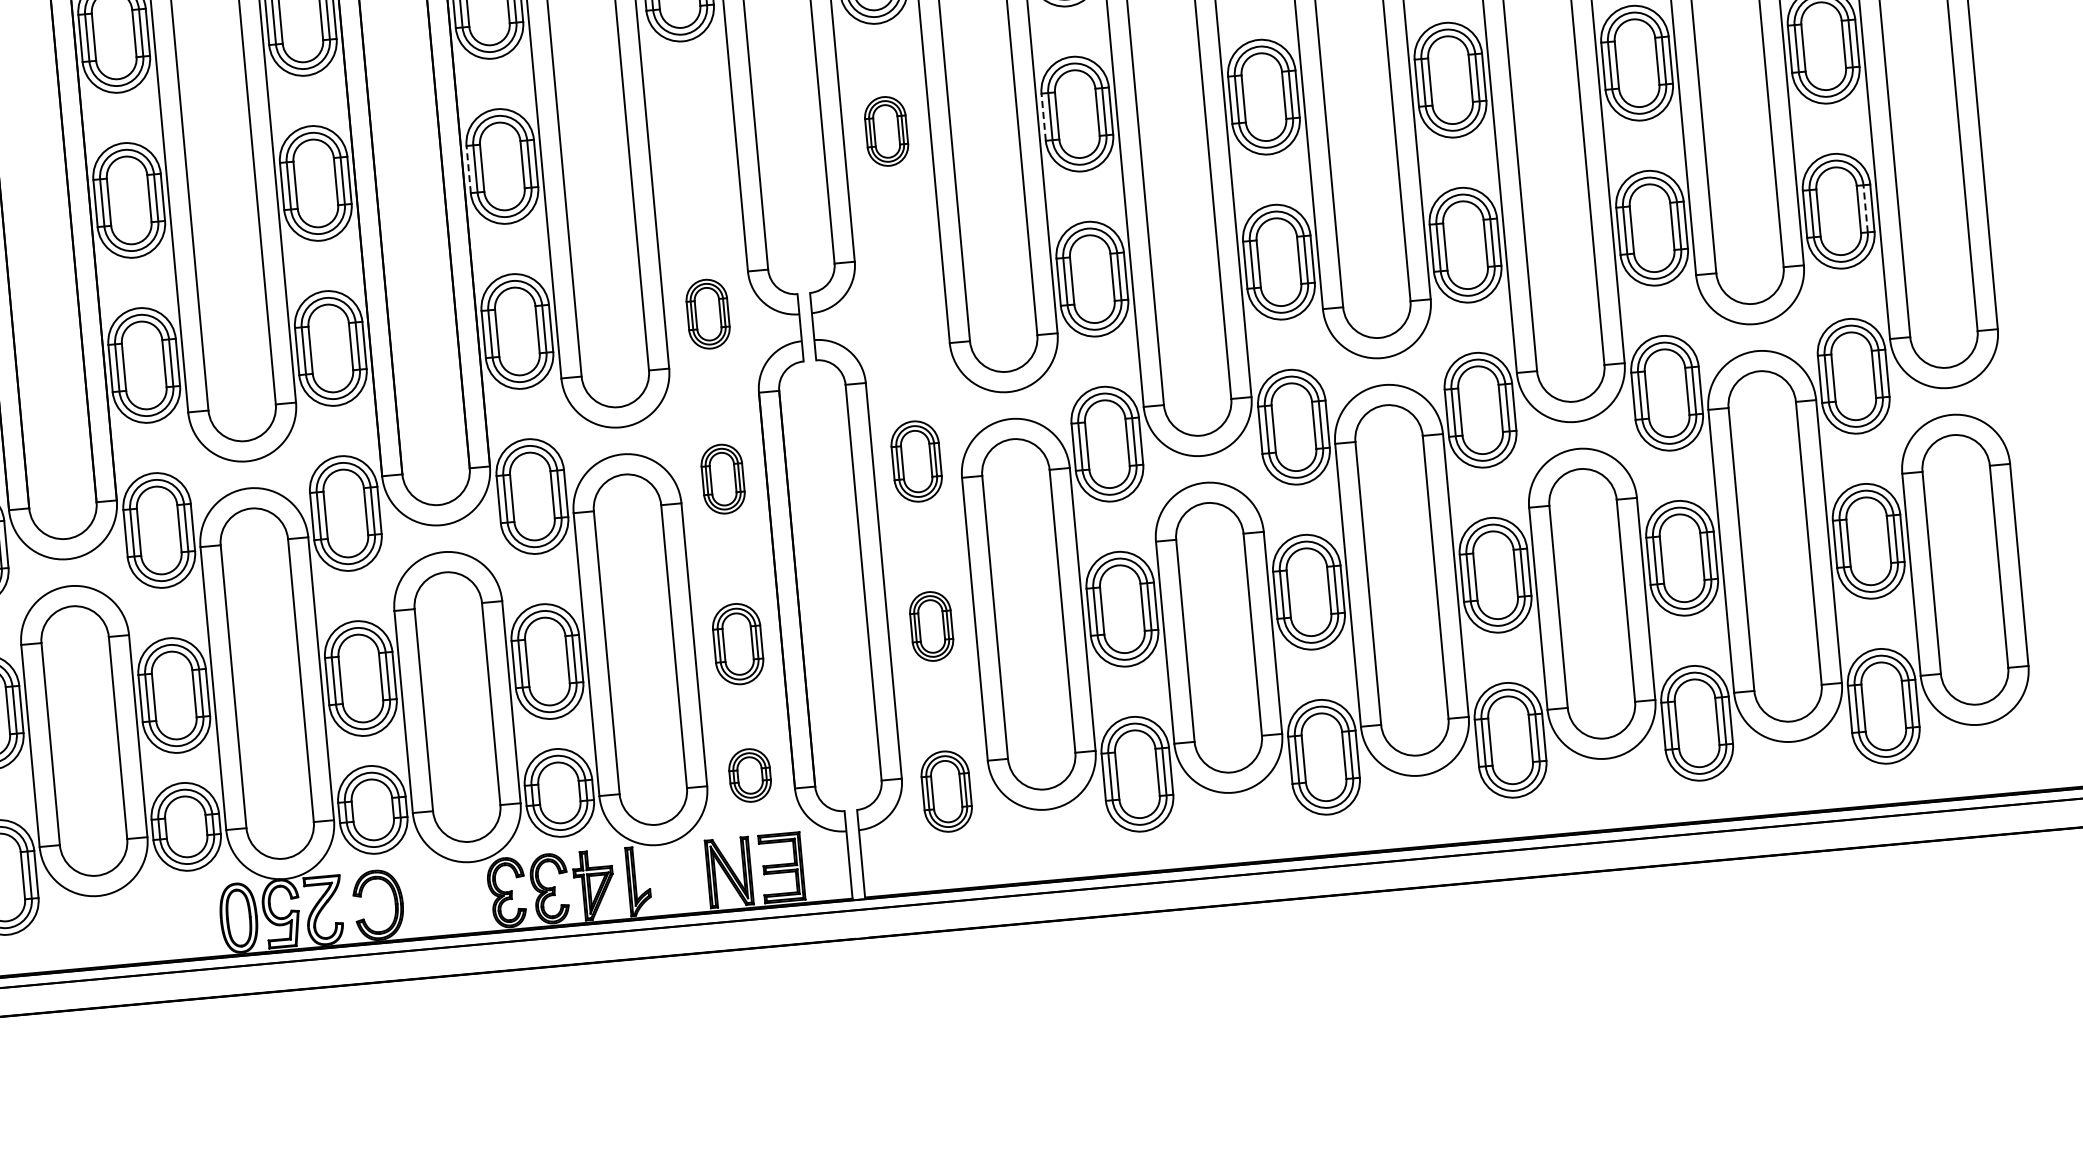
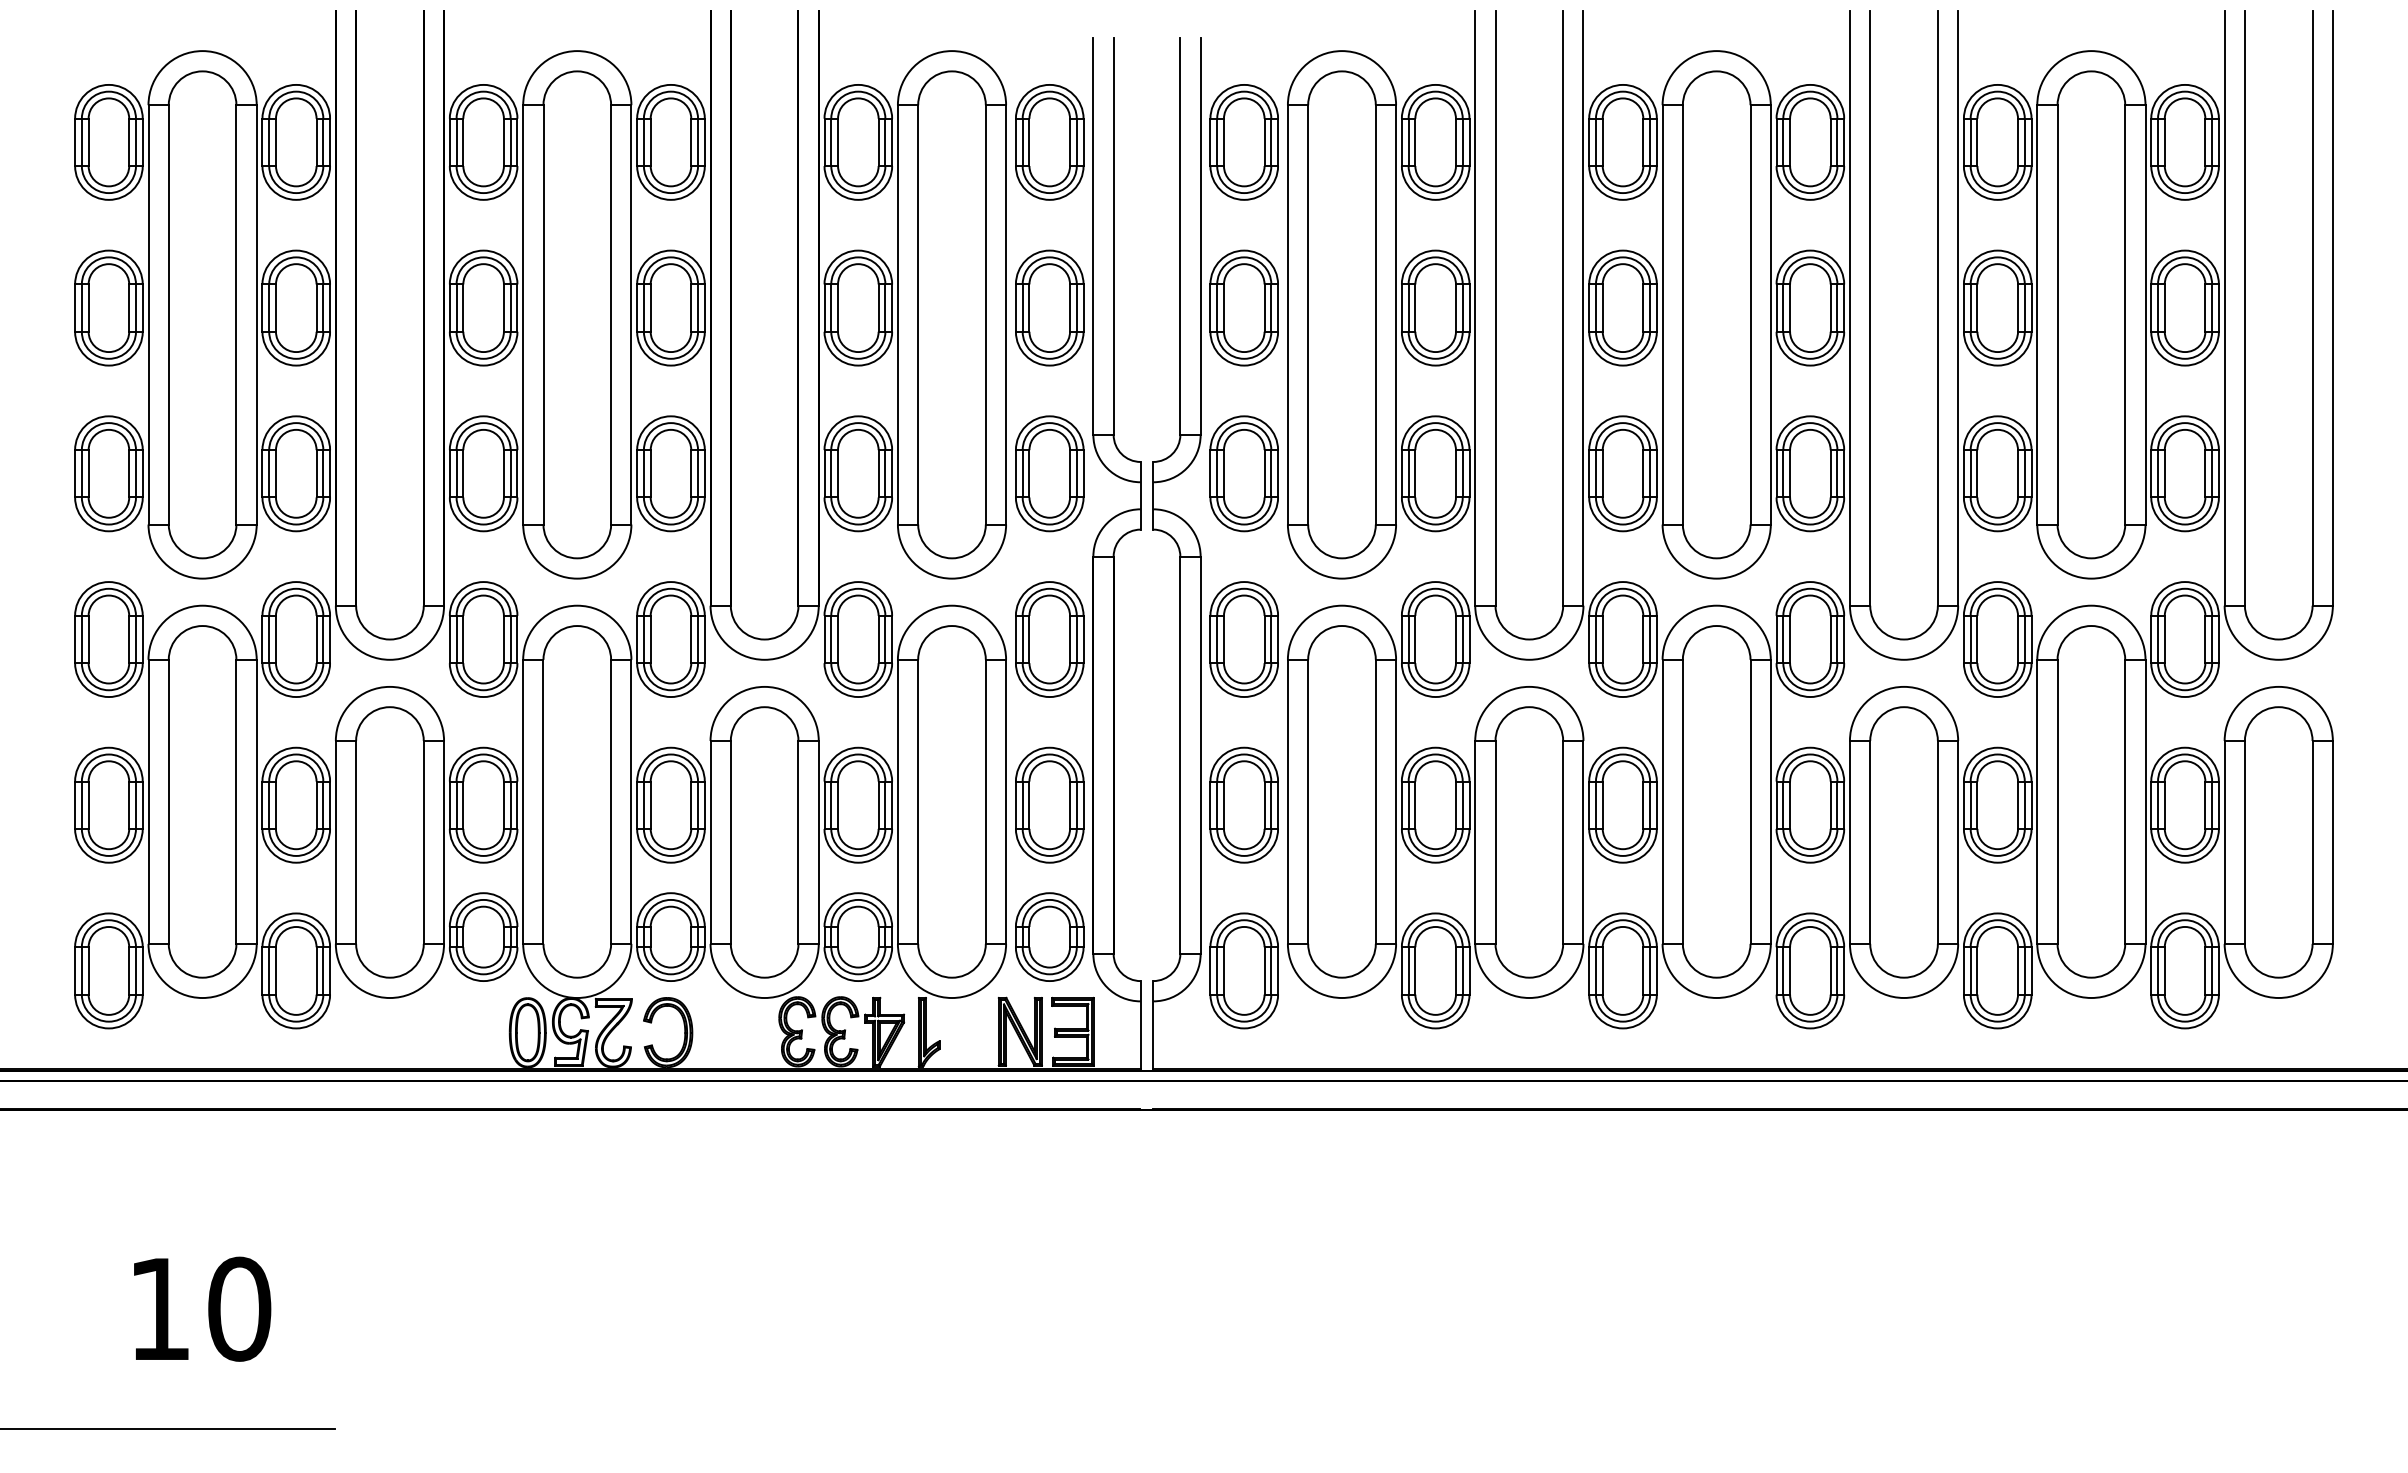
line: (1043, 117) -> (1401, 308), dashed -> solid
part: (885, 130) -> (1243, 307), size x1.67
part: (692, 148) -> (1049, 307), added
line: (468, 169) -> (824, 308), dashed -> solid
line: (1865, 208) -> (2212, 473), dashed -> solid
part: (900, 296) -> (1243, 473), added
part: (707, 313) -> (1049, 473), size x1.67
part: (916, 461) -> (1243, 639), size x1.43
part: (722, 479) -> (1049, 639), size x1.67
part: (930, 625) -> (1243, 804), size x1.67
part: (737, 643) -> (1049, 804), size x1.43
part: (749, 774) -> (1049, 936), size x1.67
part: (946, 791) -> (1243, 970), size x1.43

